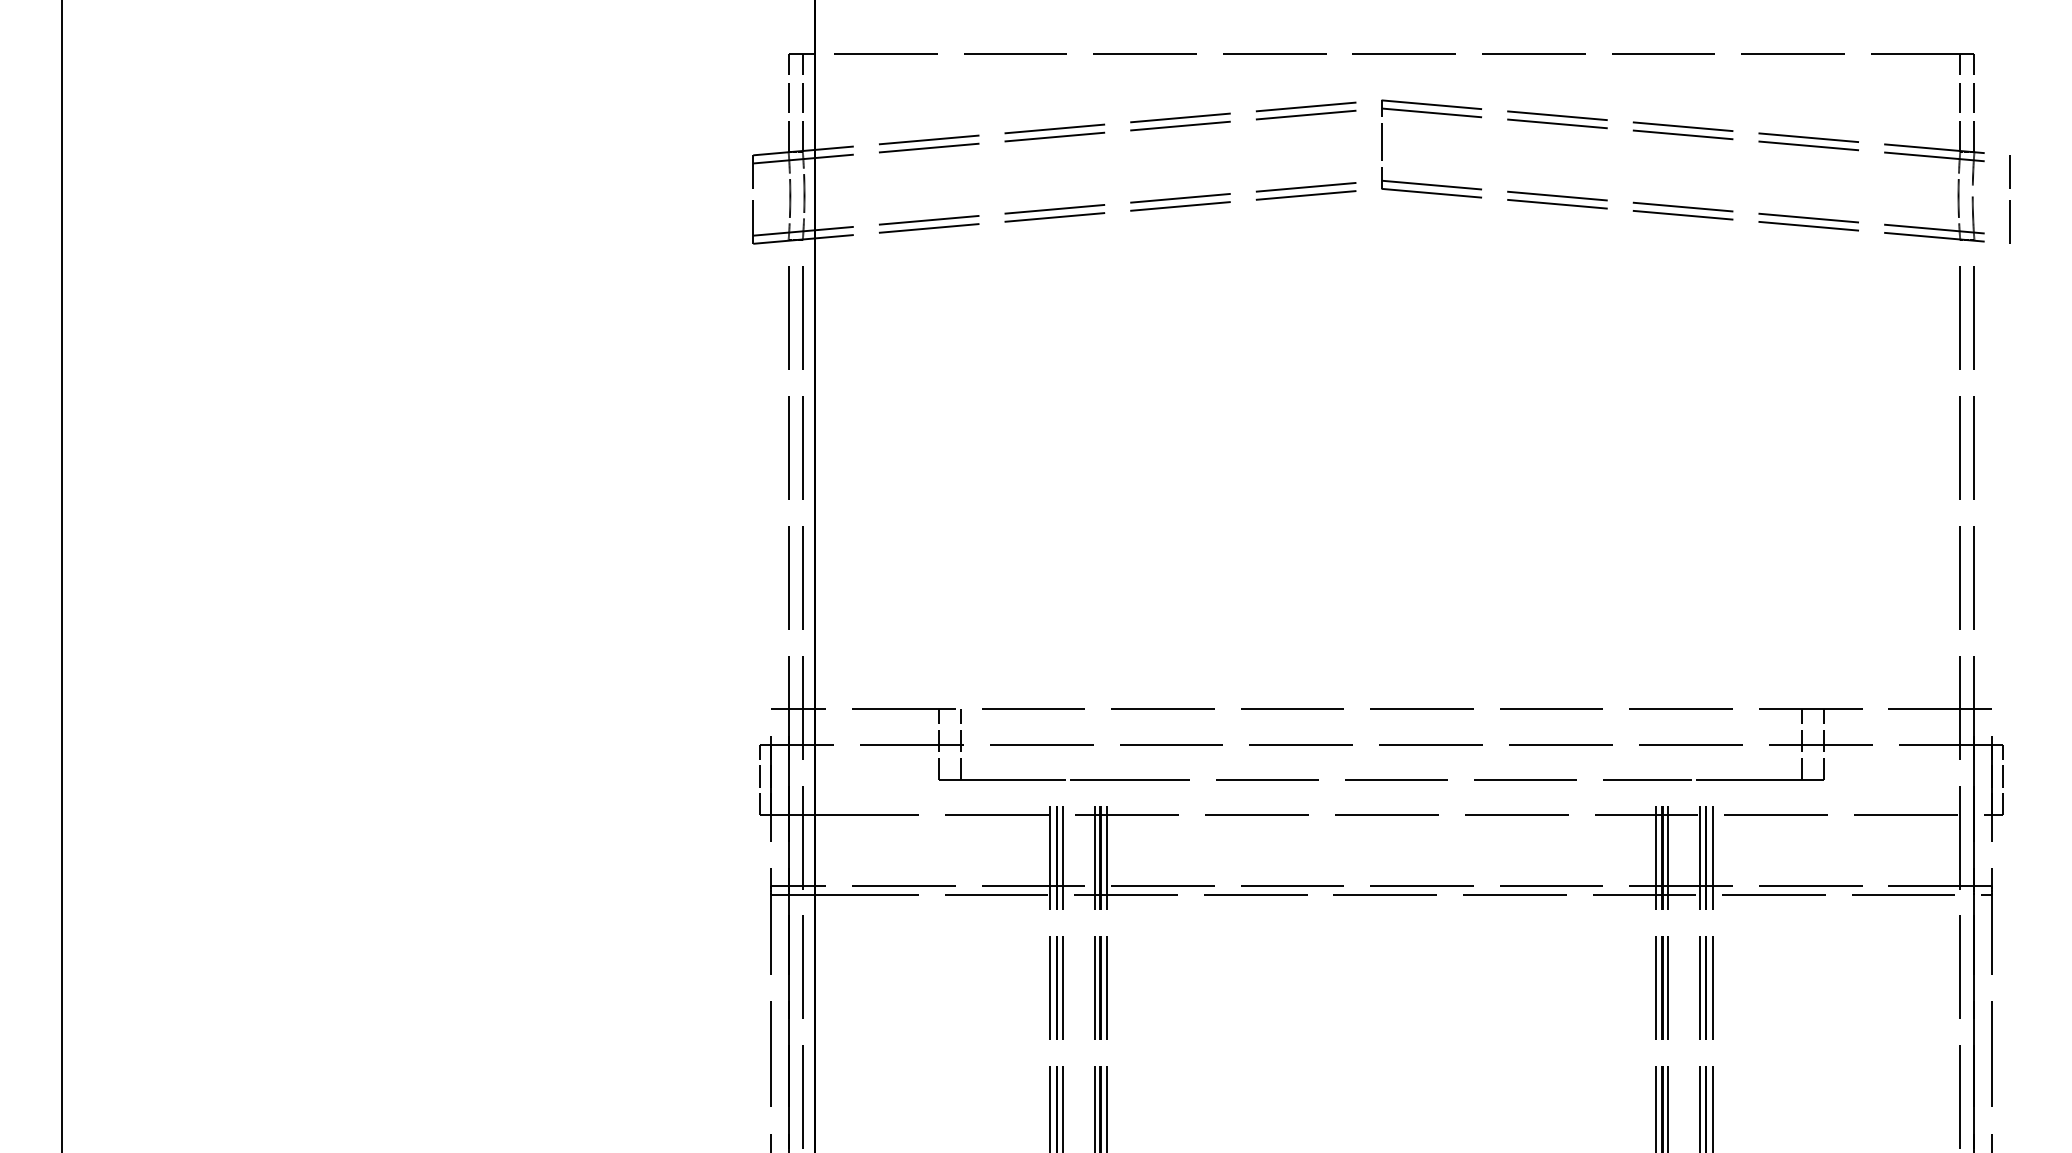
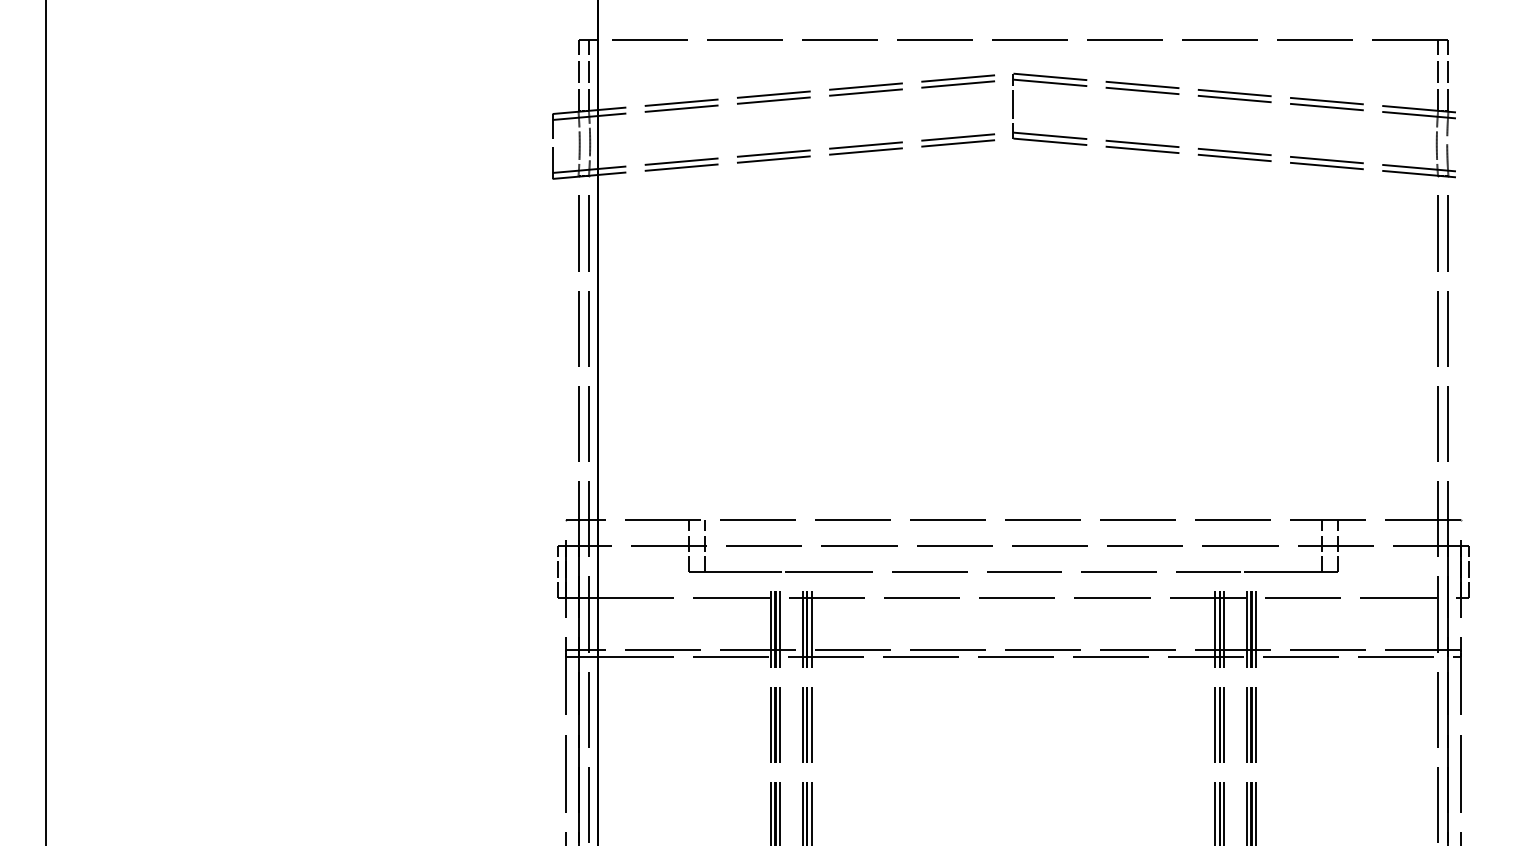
line: (2009, 199) -> (1474, 146), removed

